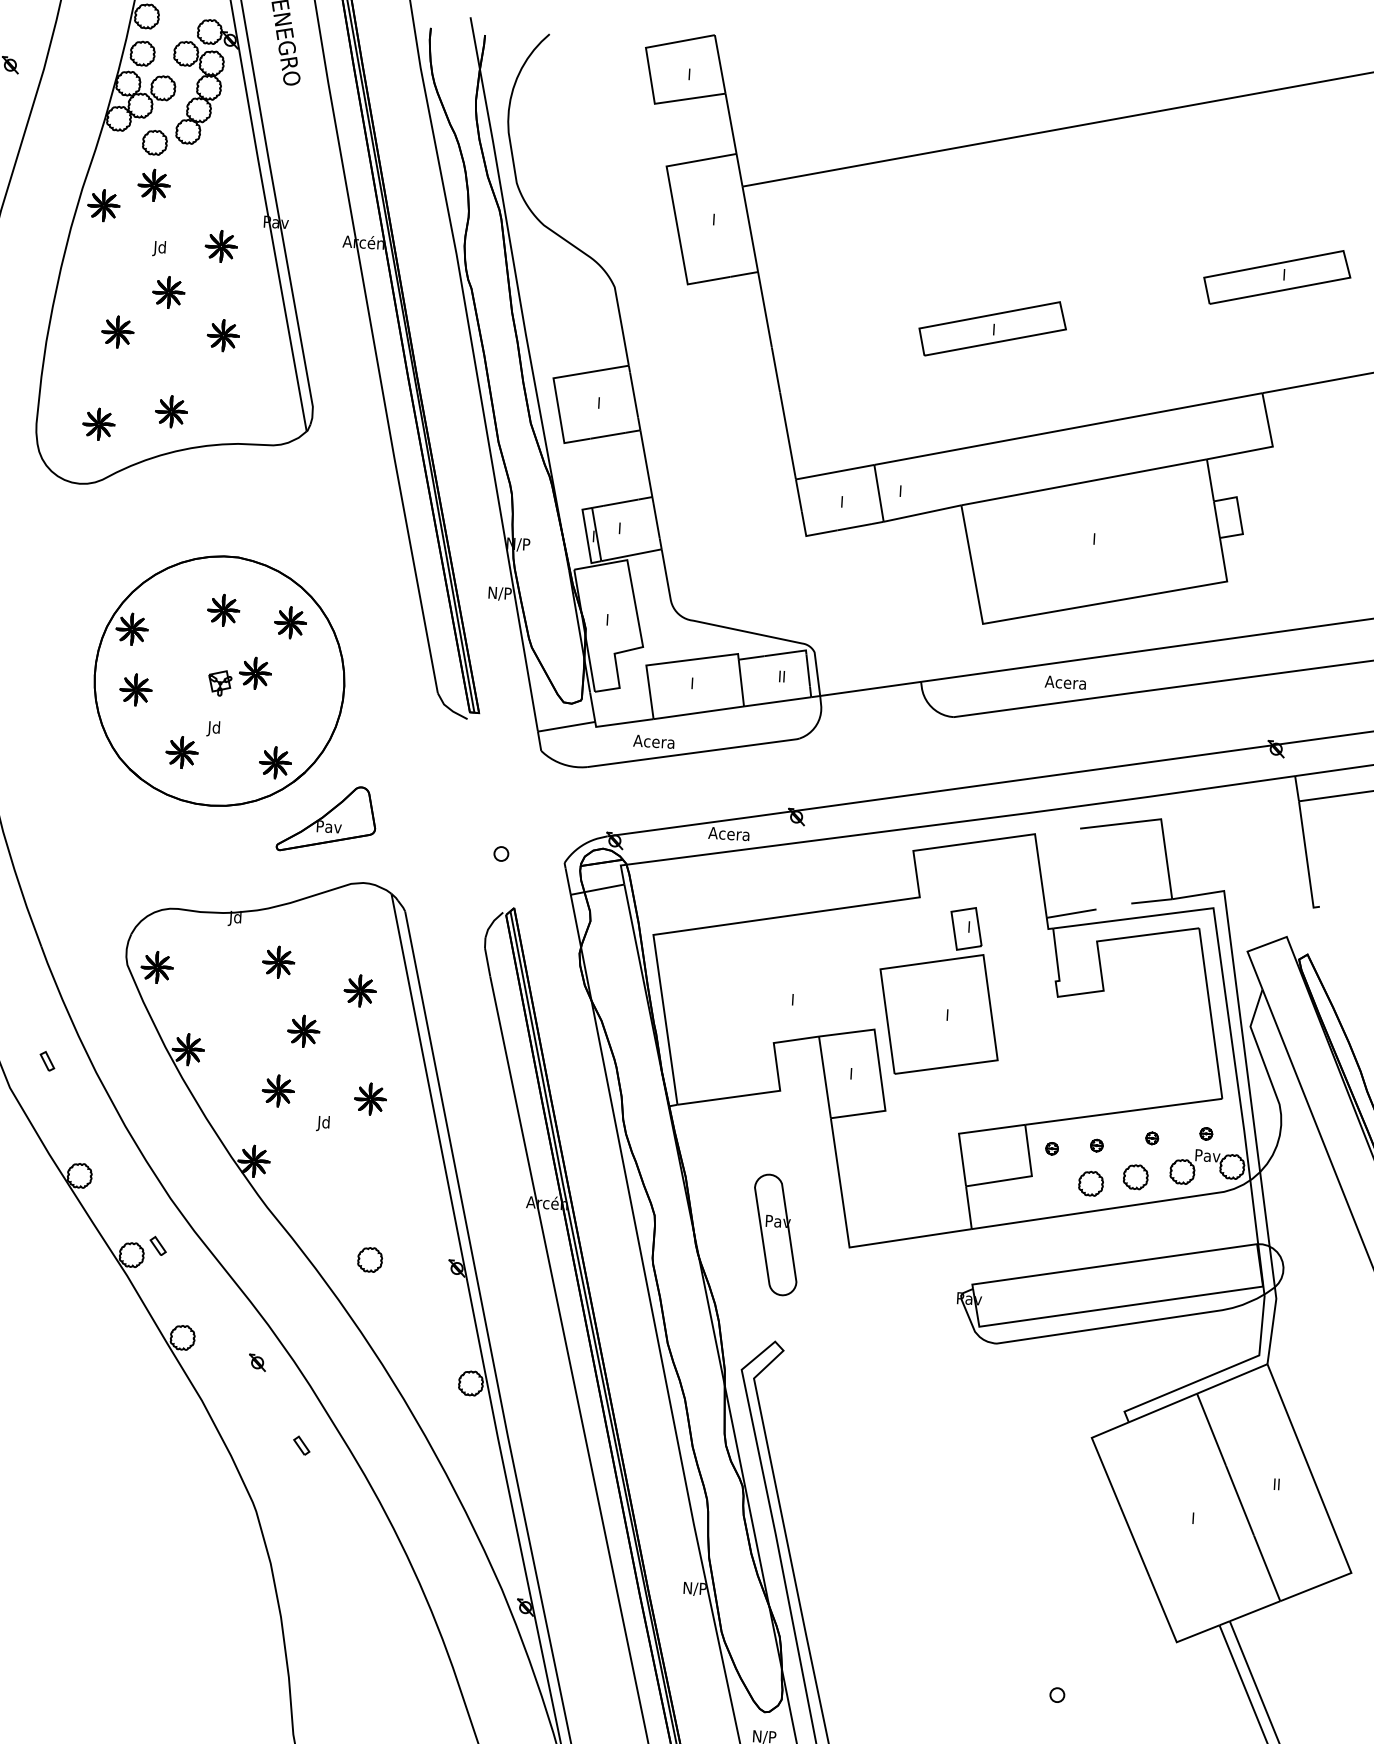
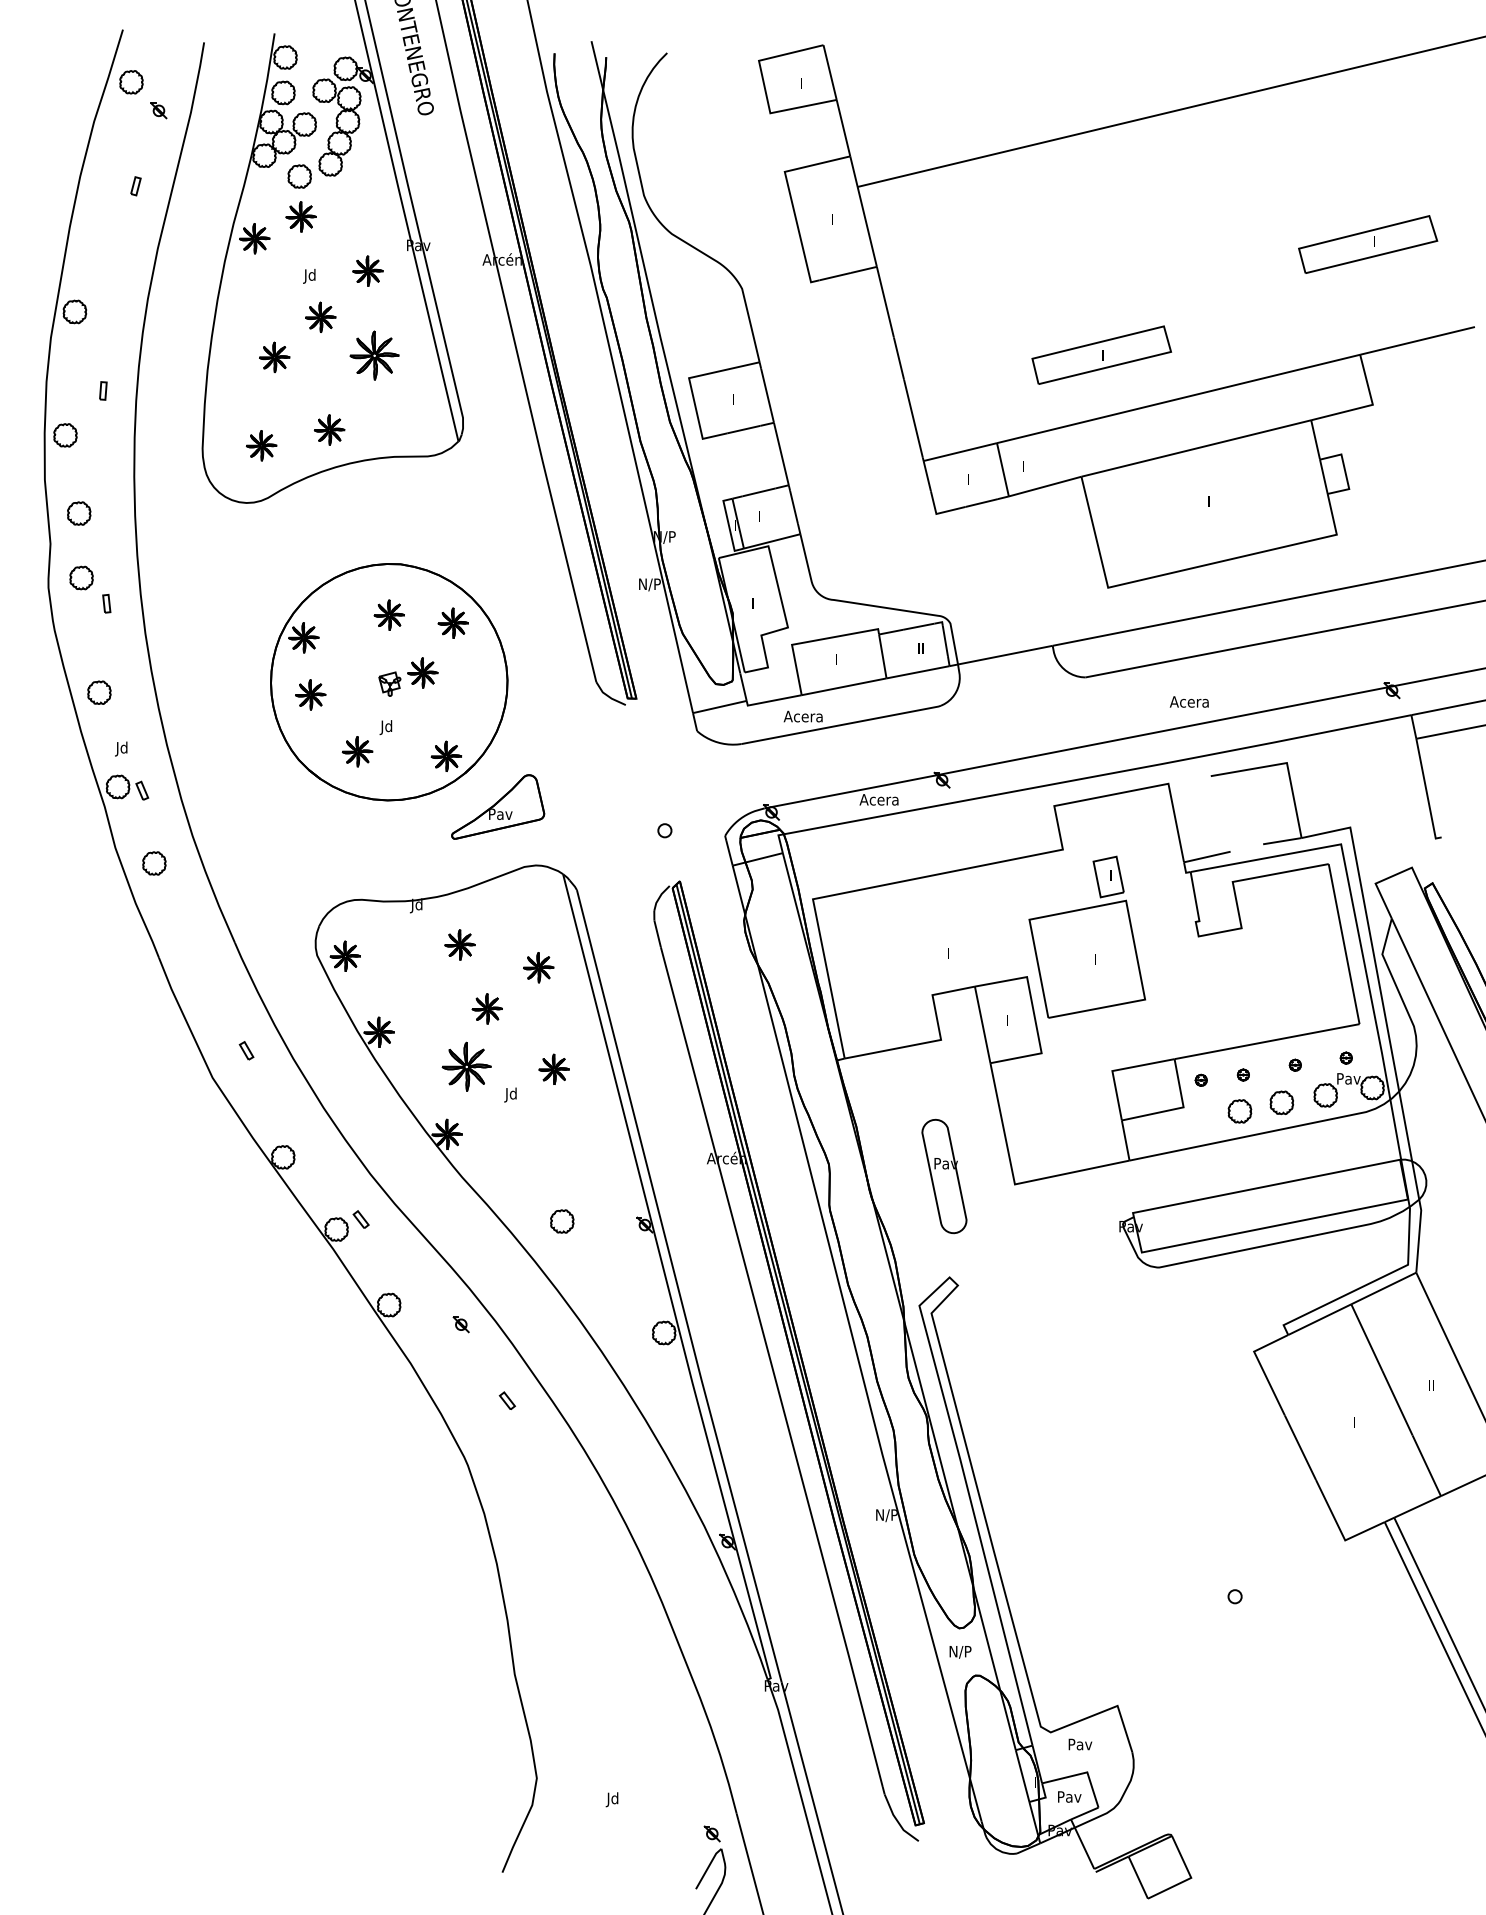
part: (992, 328) -> (1101, 354), moved
part: (223, 334) -> (374, 354), size x1.6
text: (1064, 682) -> (1188, 701), moved
part: (278, 1090) -> (466, 1066), size x1.6

